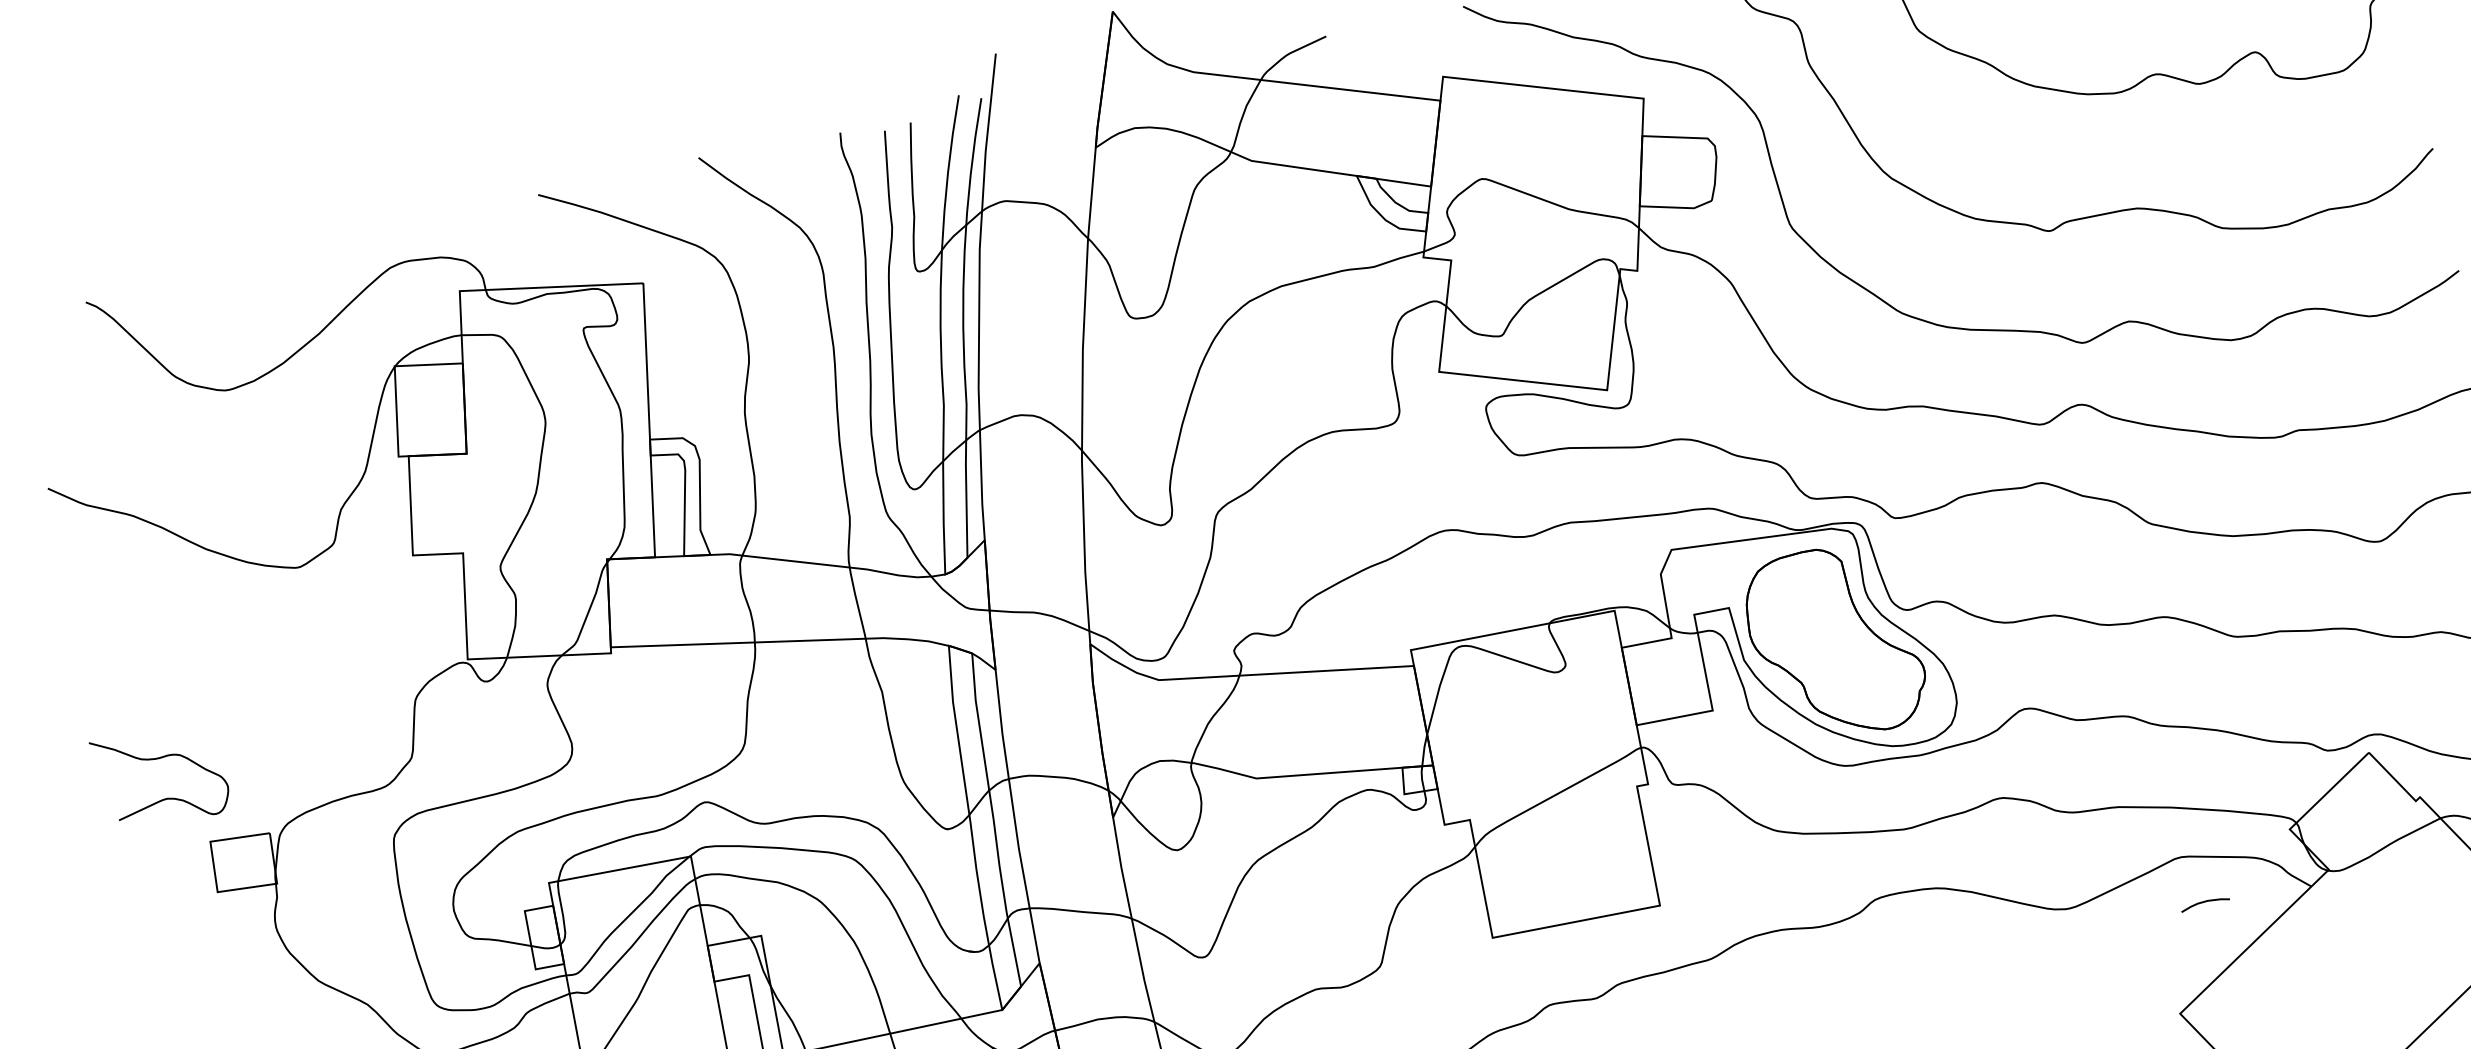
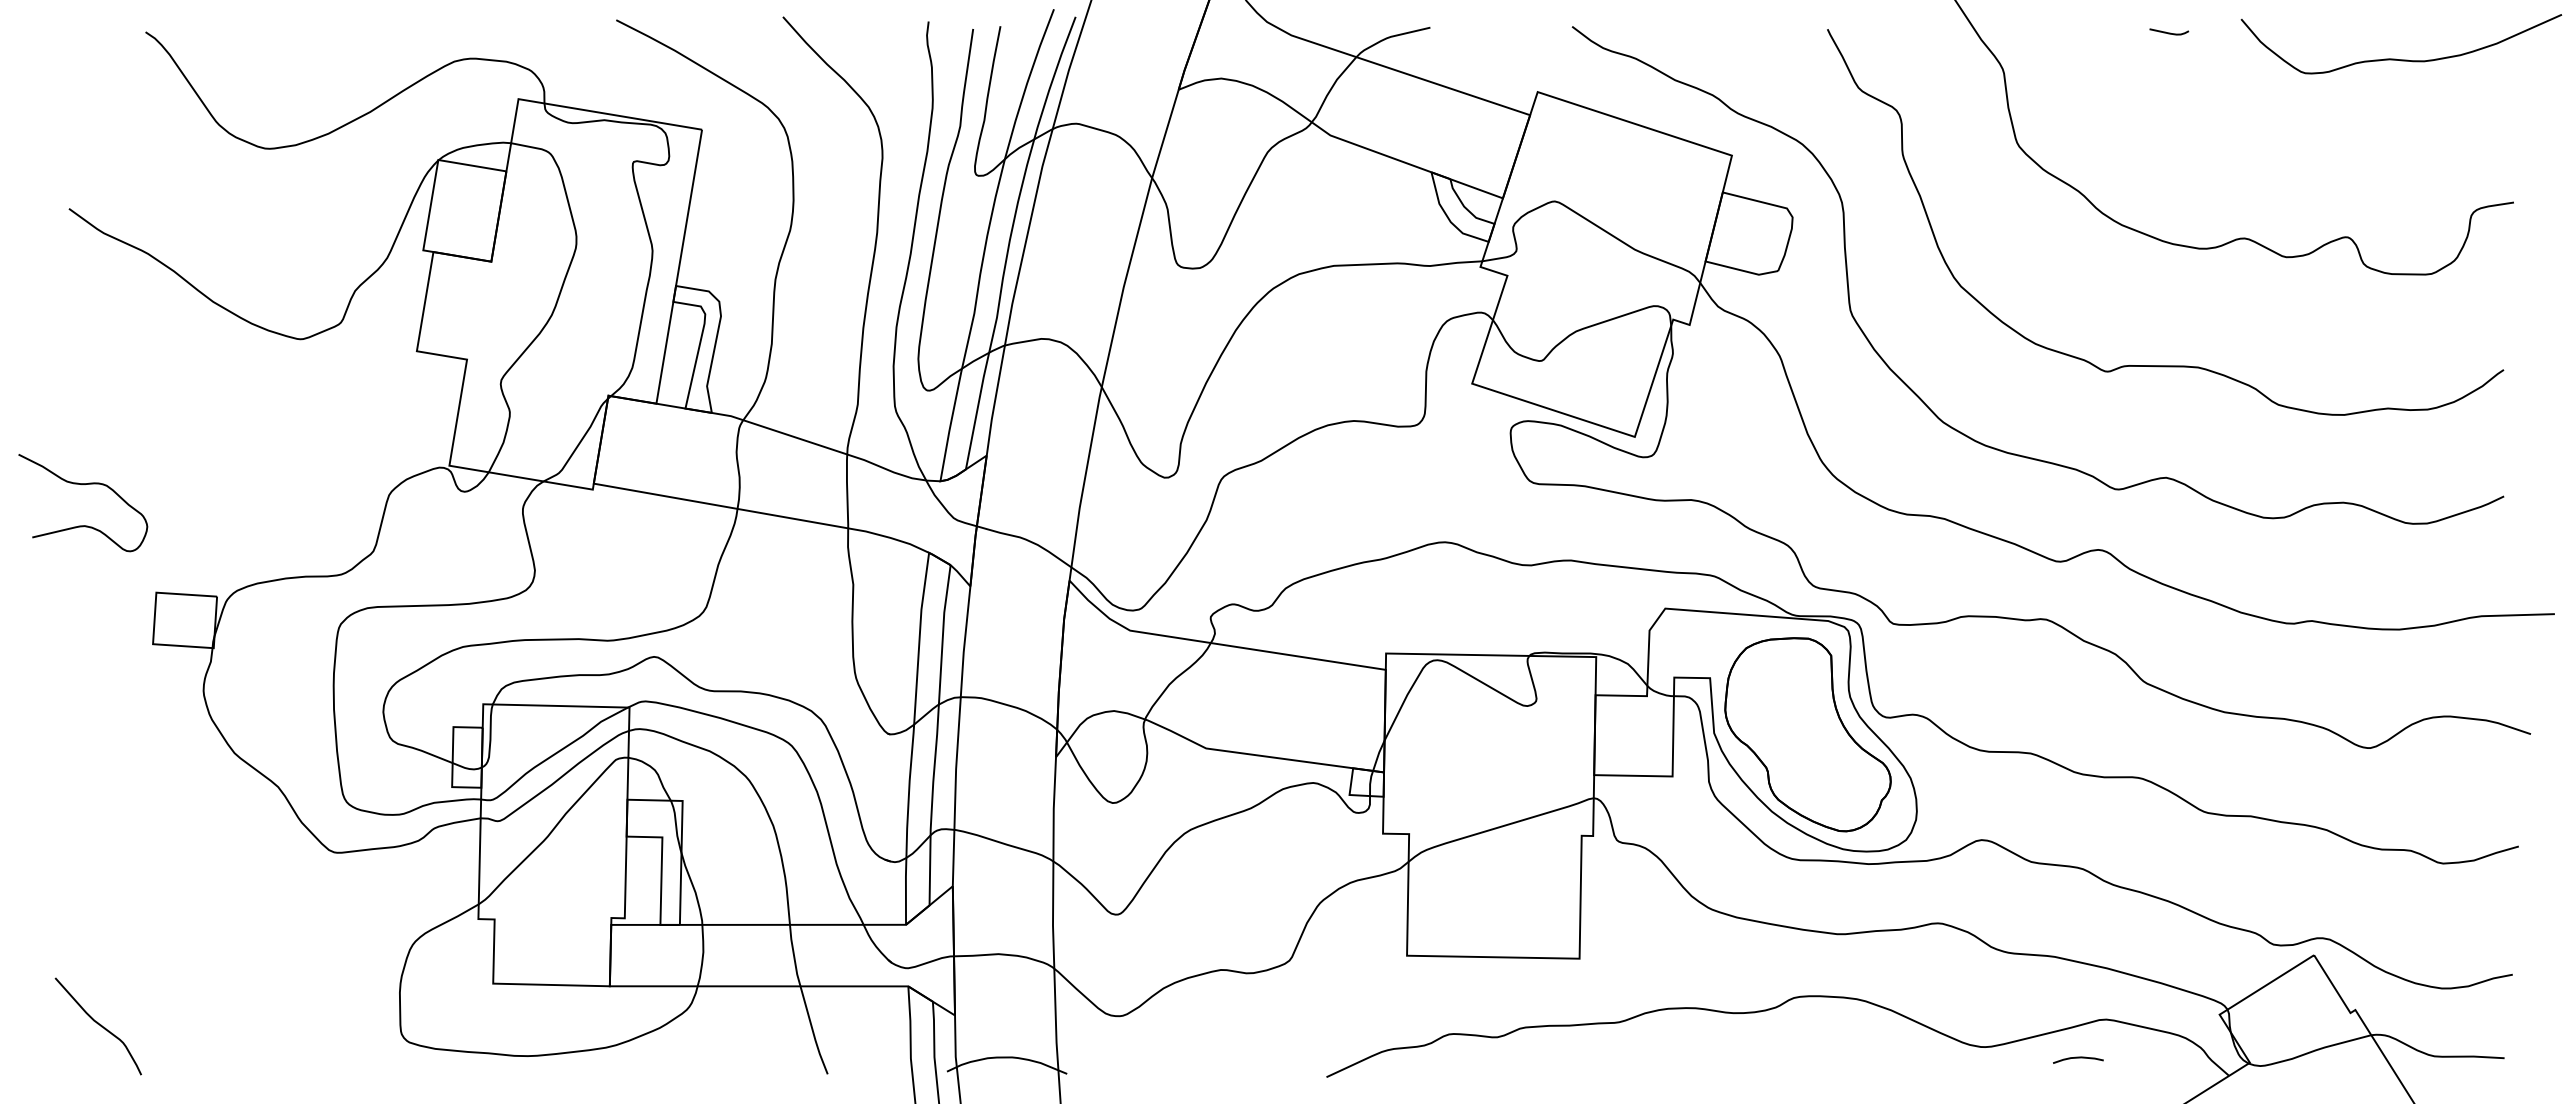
curve: (157, 758) -> (83, 484), moved
curve: (2205, 902) -> (2078, 1058), moved

